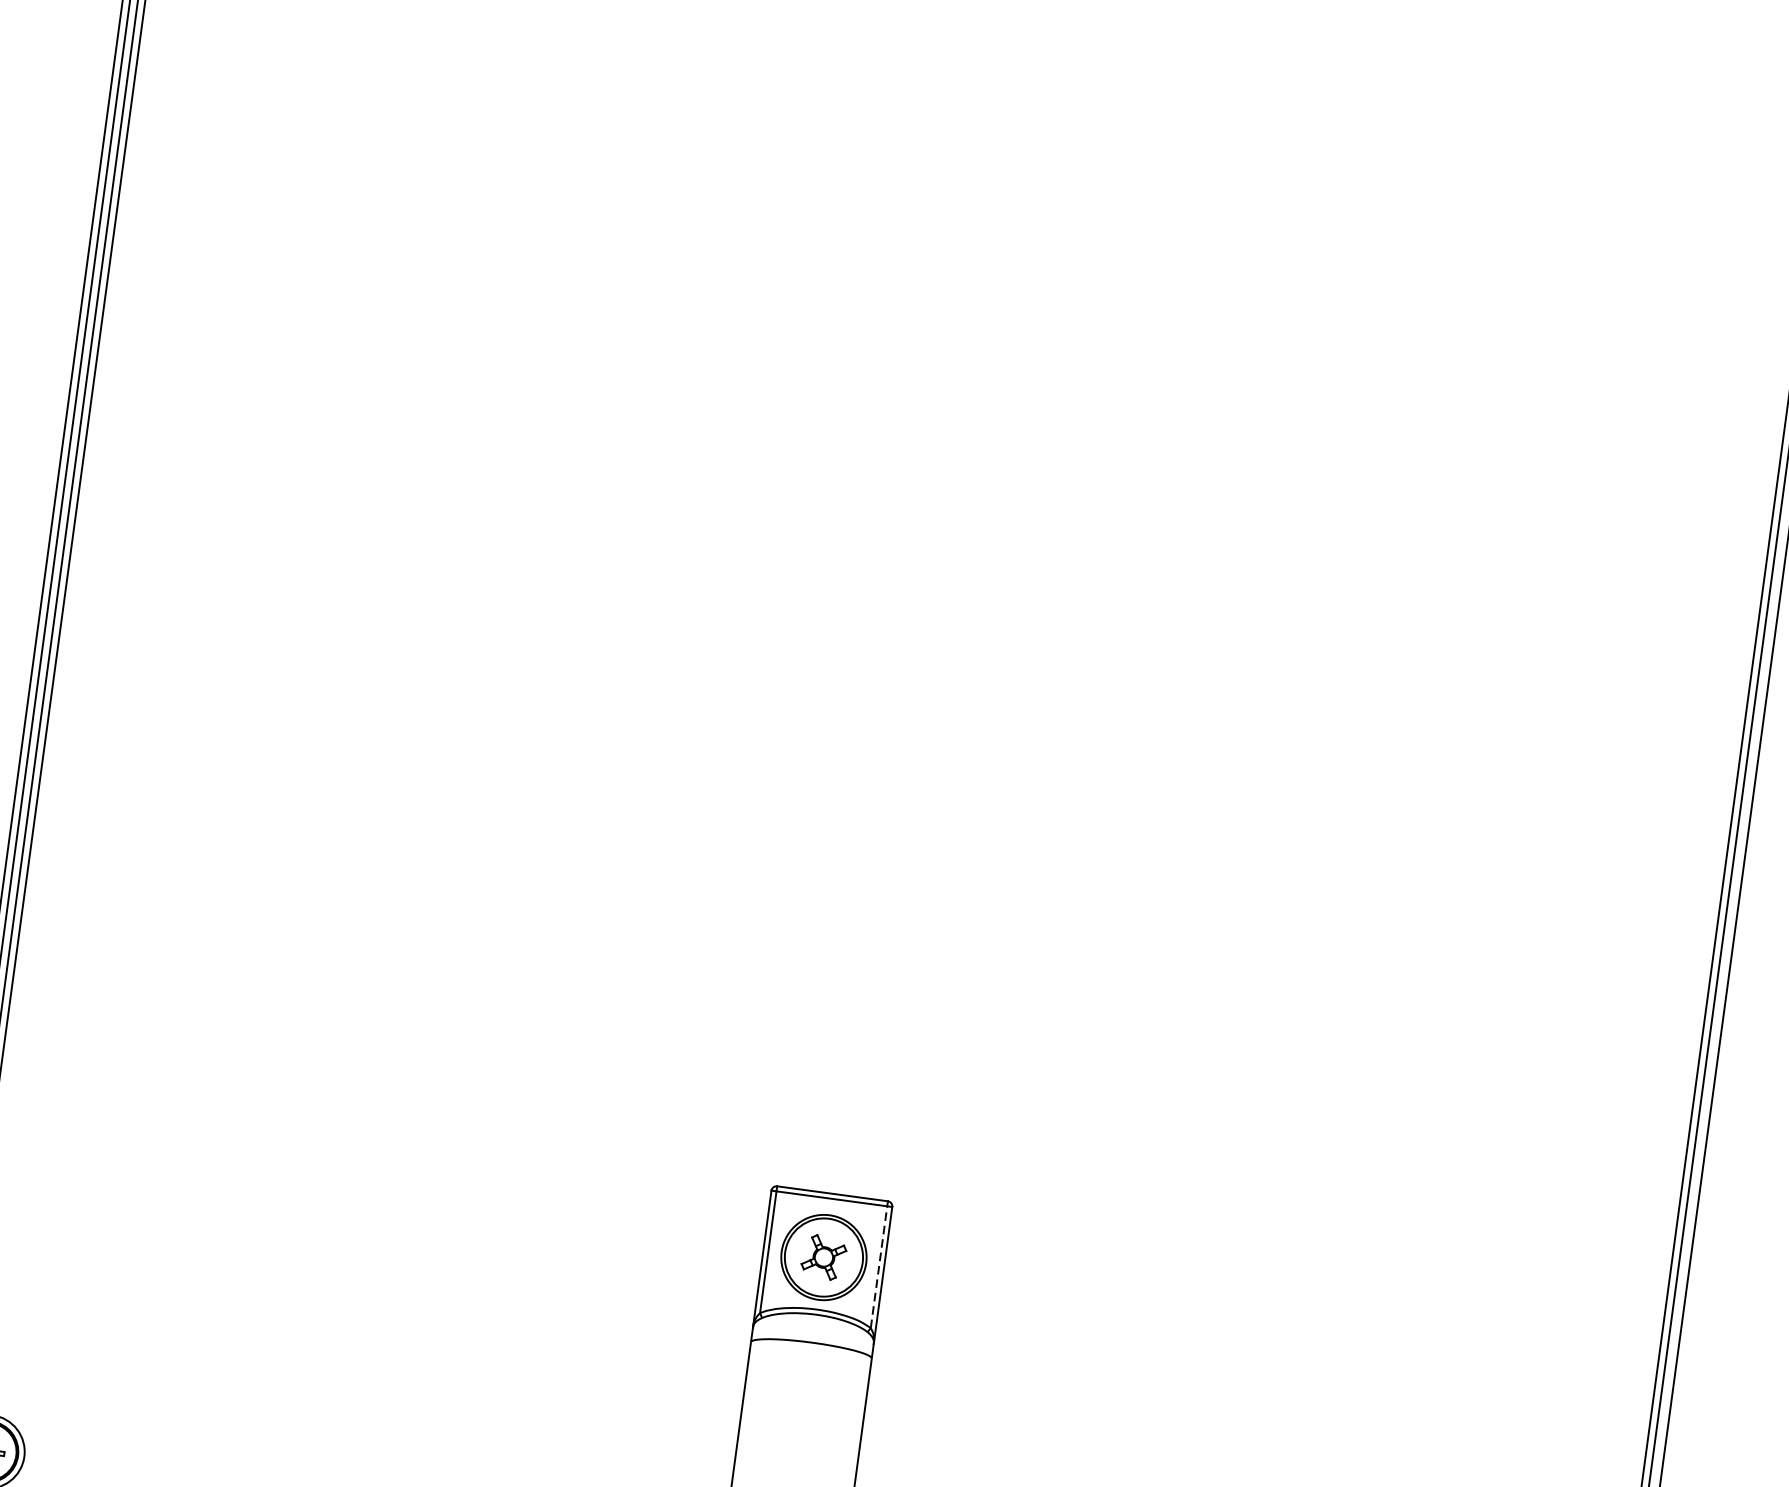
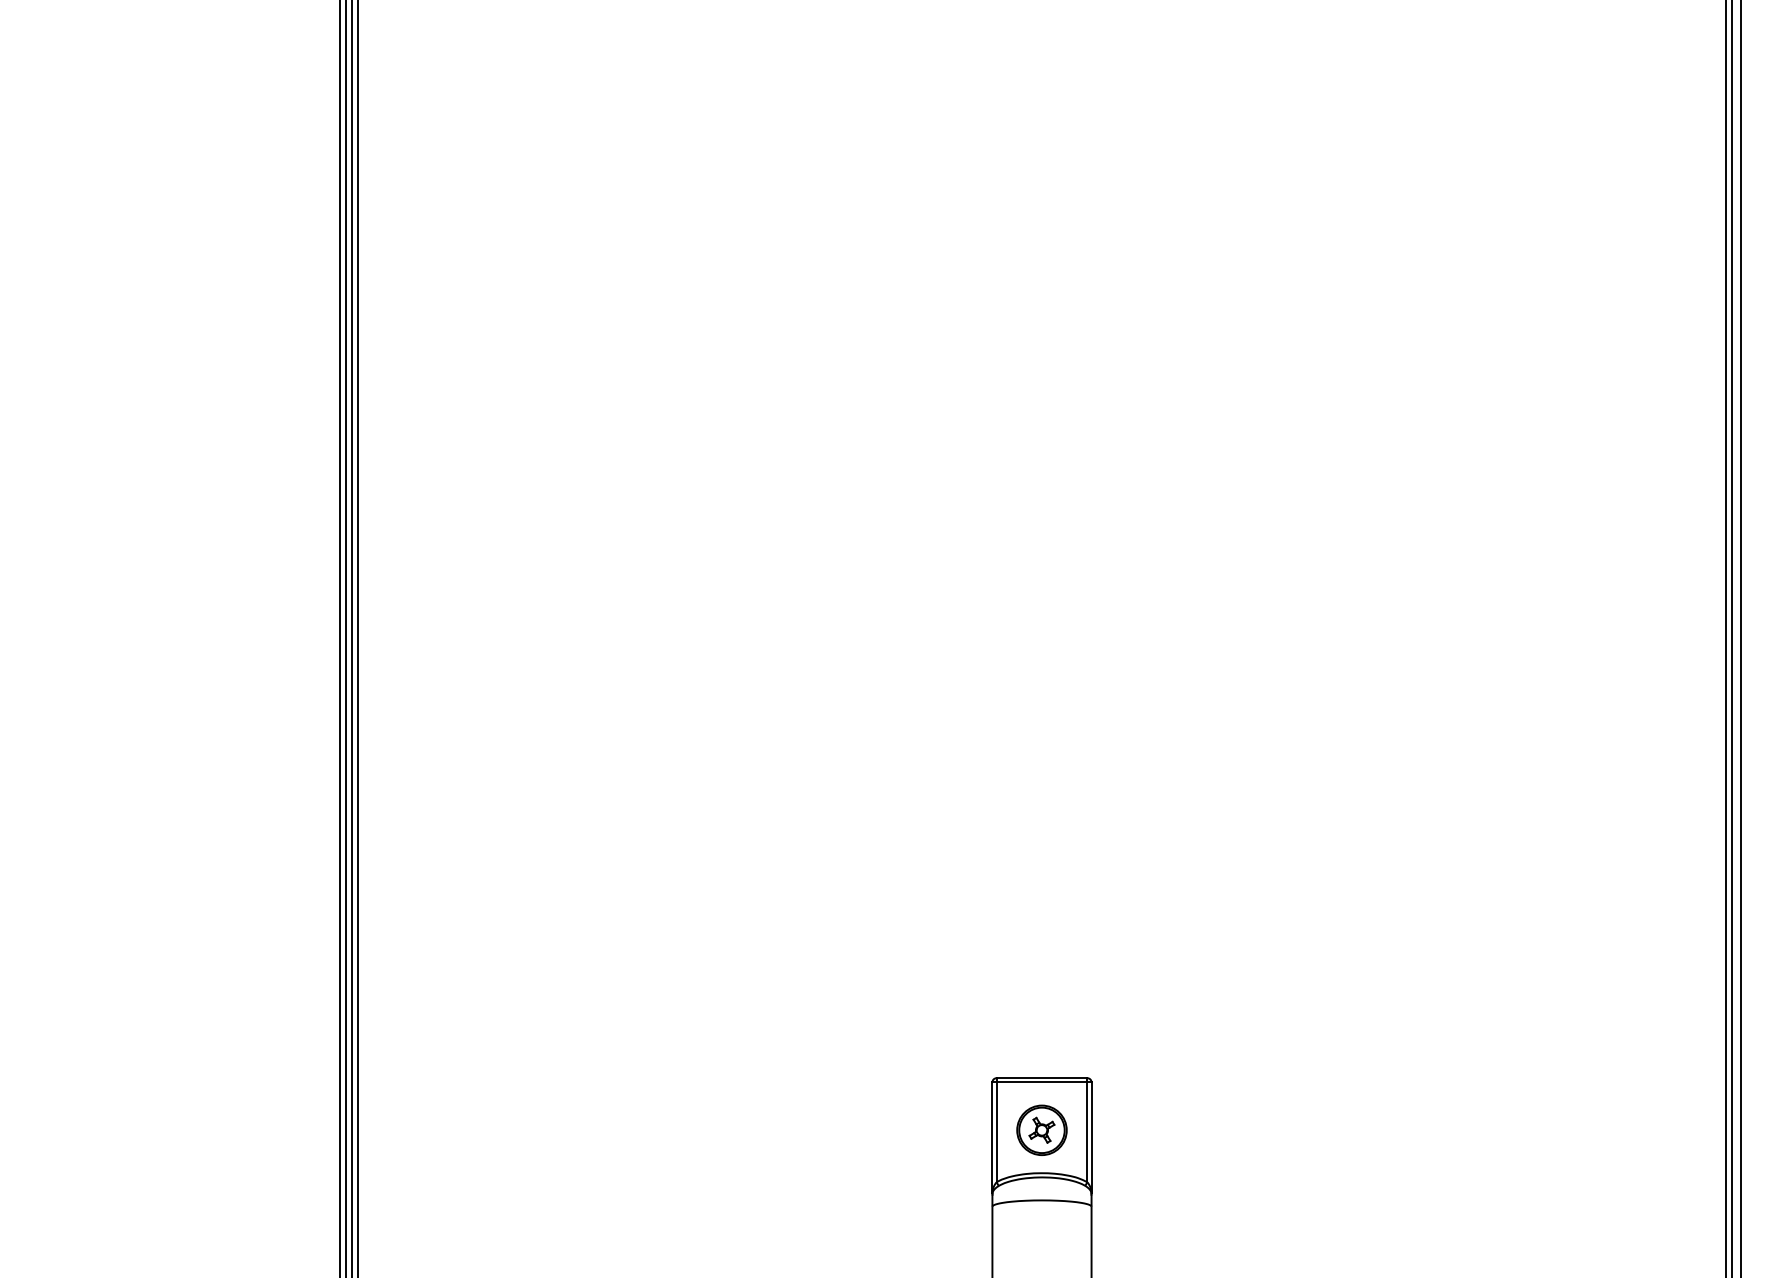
part: (823, 1256) -> (1041, 1129), size x0.71
line: (879, 1267) -> (1087, 1132), dashed -> solid

